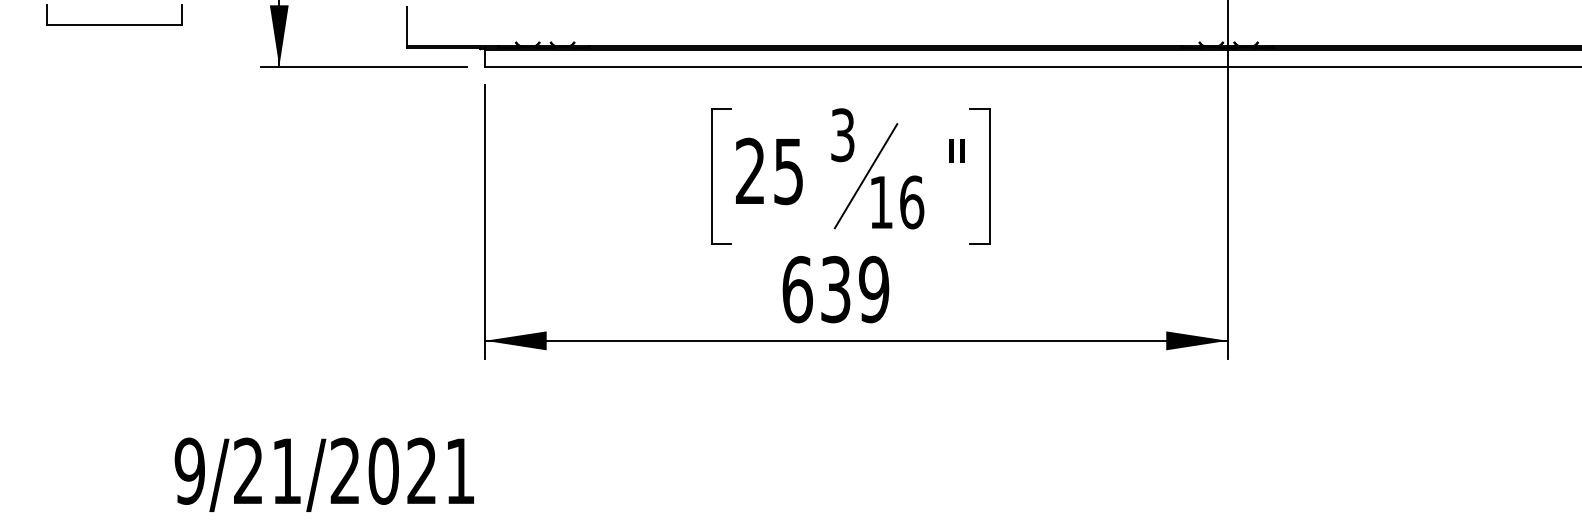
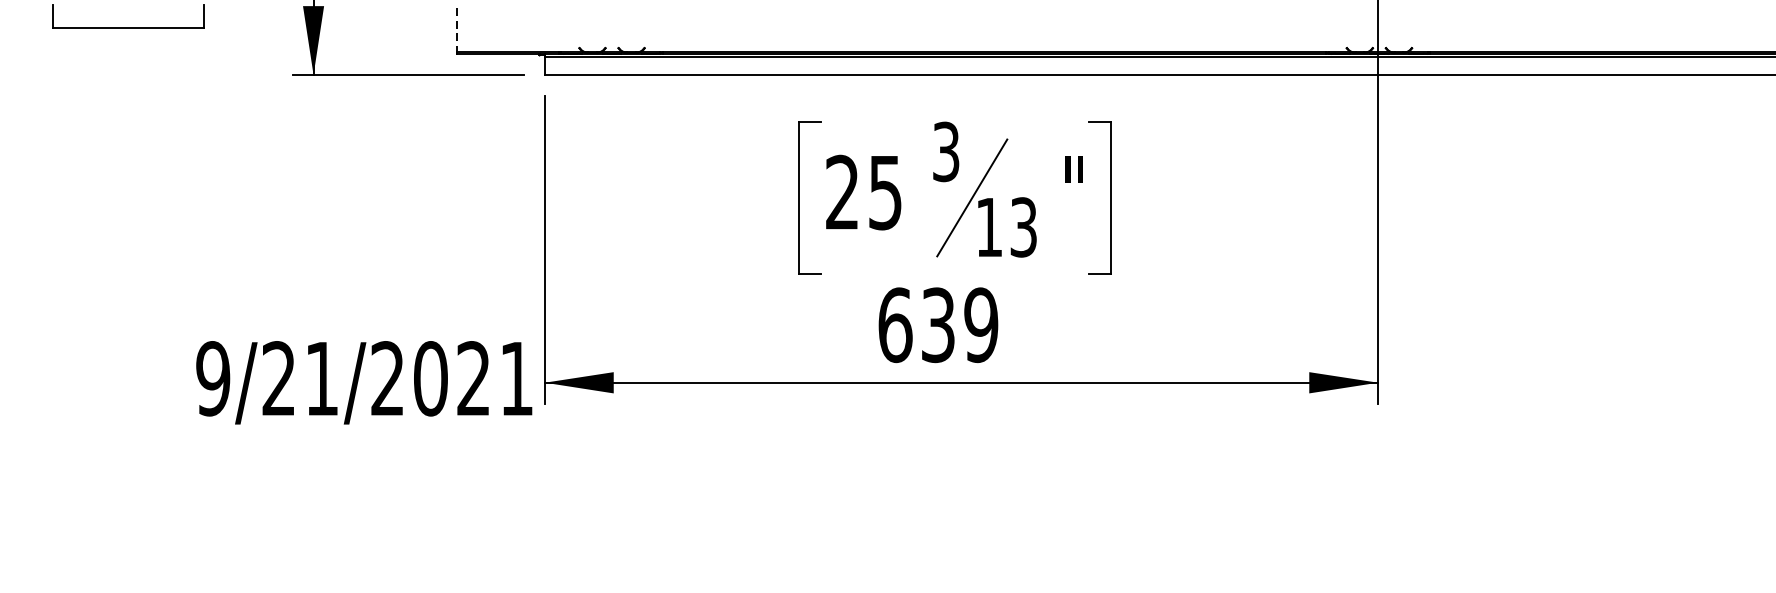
line: (406, 27) -> (456, 31), solid -> dashed
text: (912, 202) -> (1024, 227), 16 -> 13
text: (323, 474) -> (363, 382), moved

